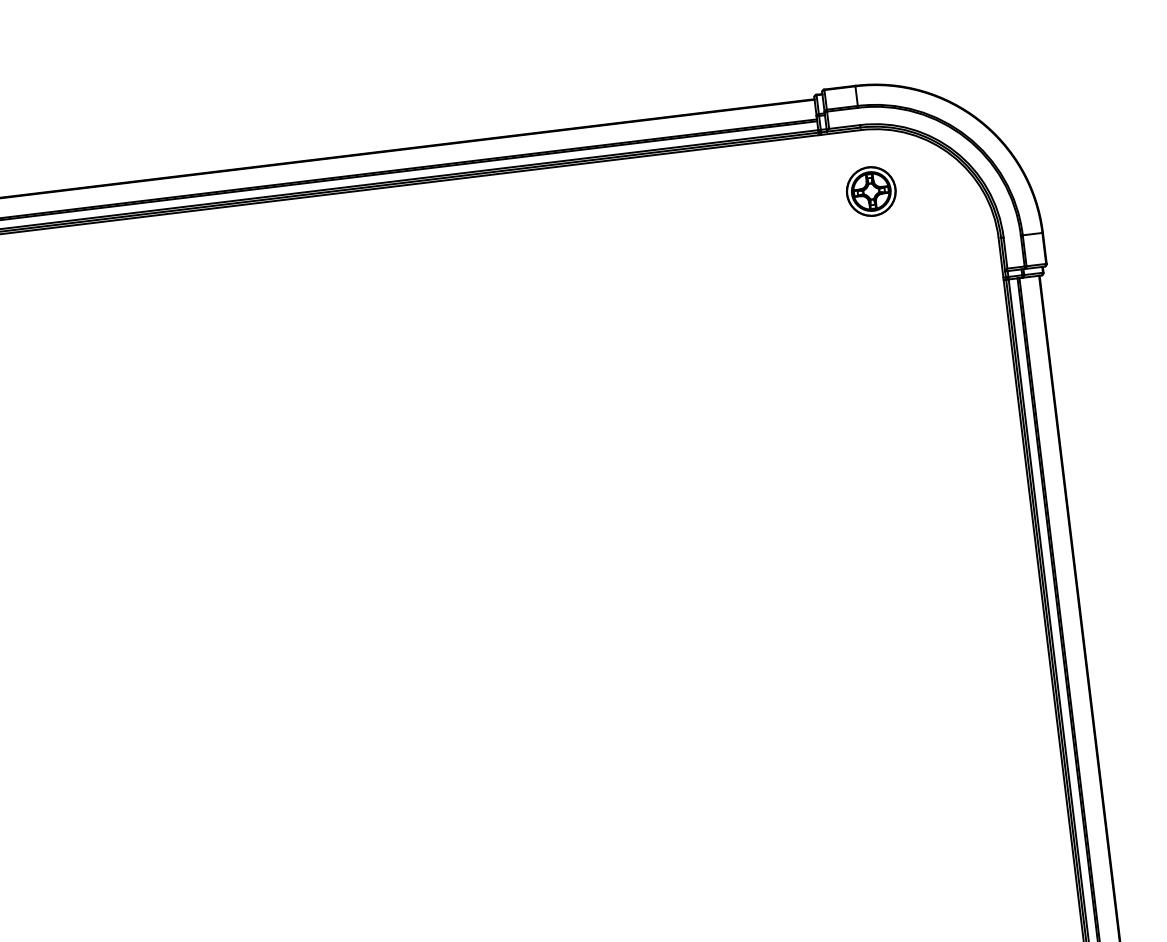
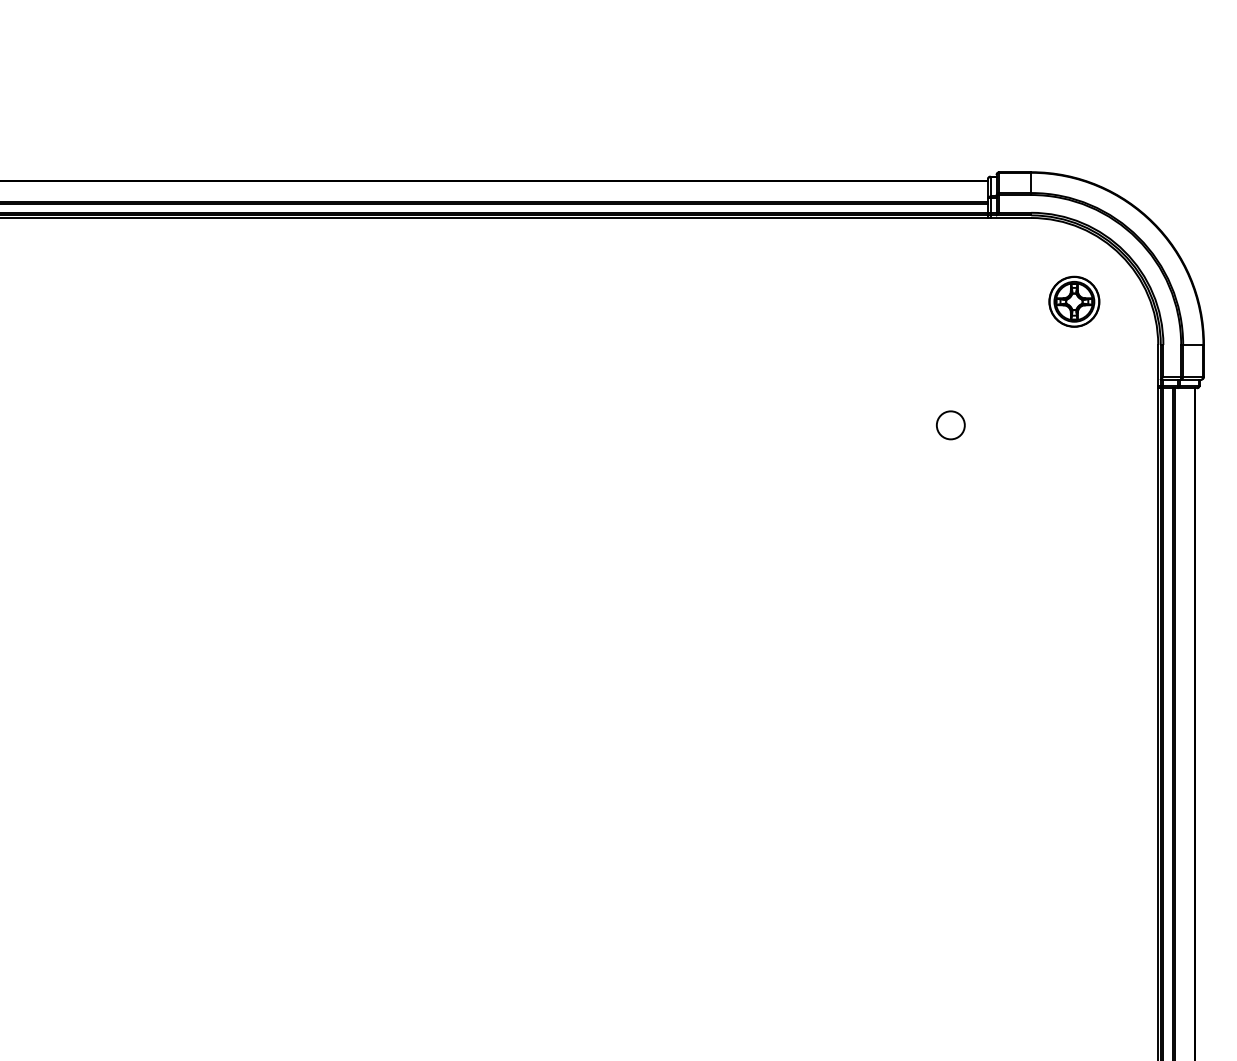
part: (871, 191) -> (1074, 301), moved
circle: (806, 340) -> (950, 425), added

